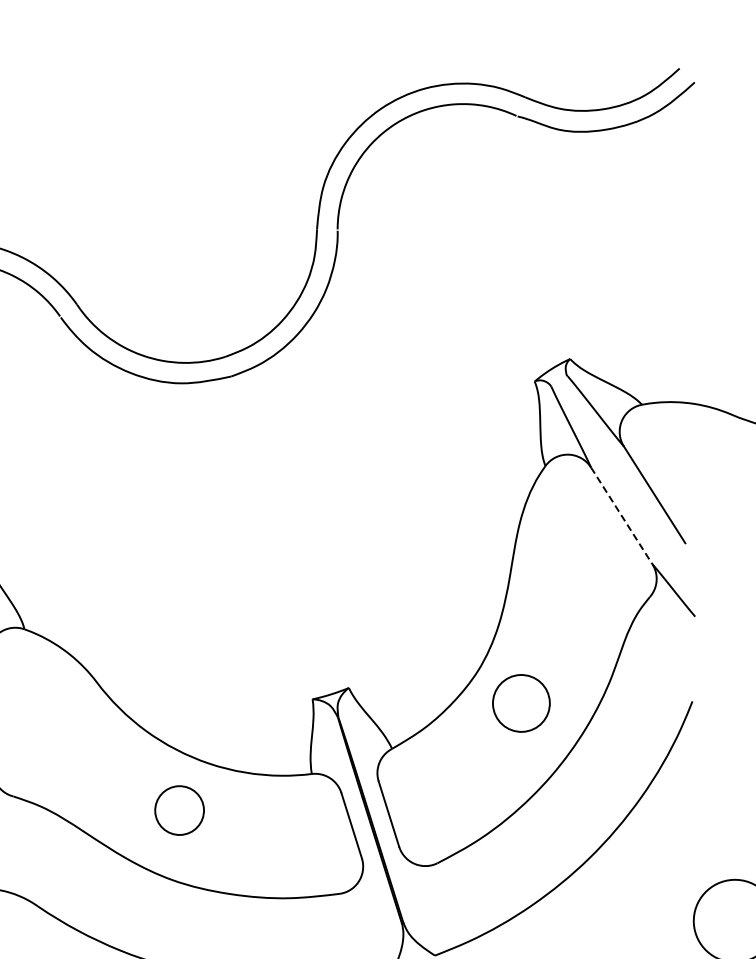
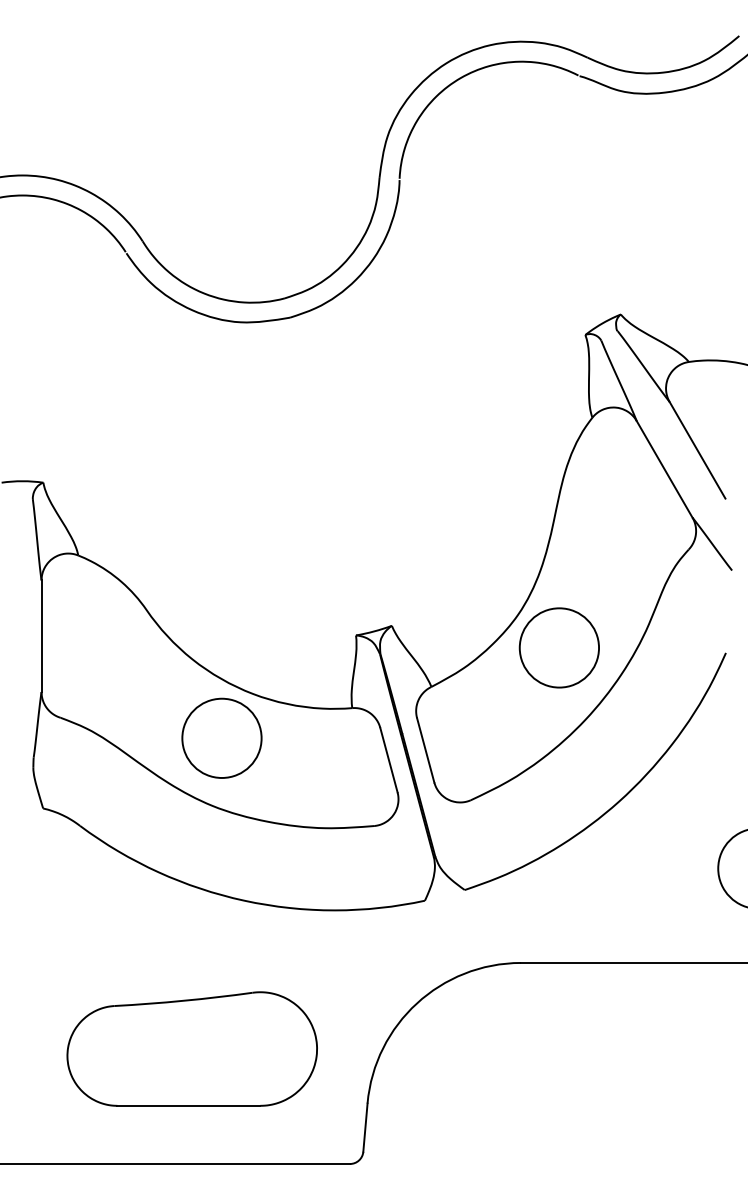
line: (621, 516) -> (664, 469), dashed -> solid
circle: (520, 703) -> (558, 647), size x1.43
circle: (179, 809) -> (221, 737), size x1.67

